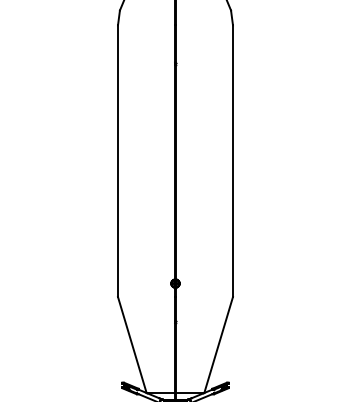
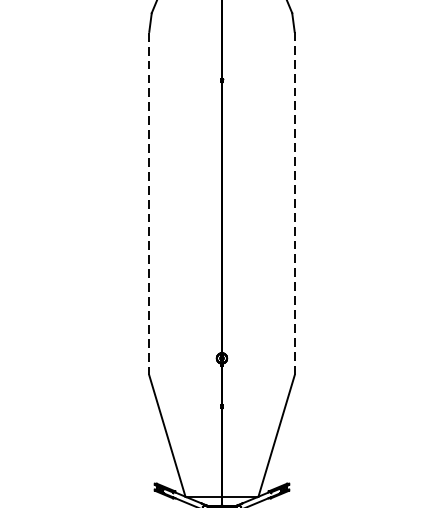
line: (118, 161) -> (149, 204), solid -> dashed
line: (232, 161) -> (294, 204), solid -> dashed

